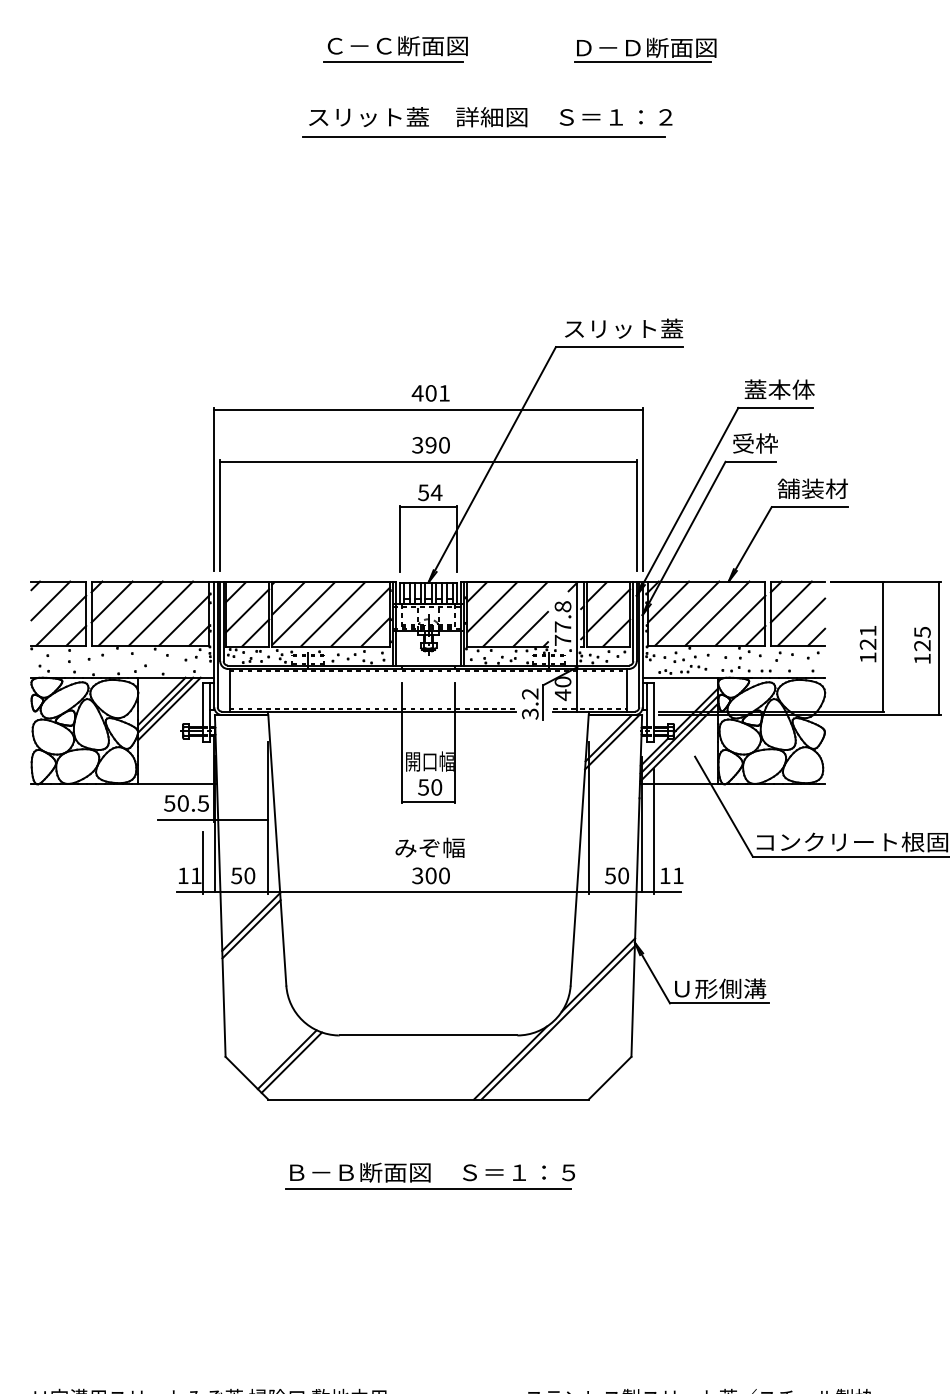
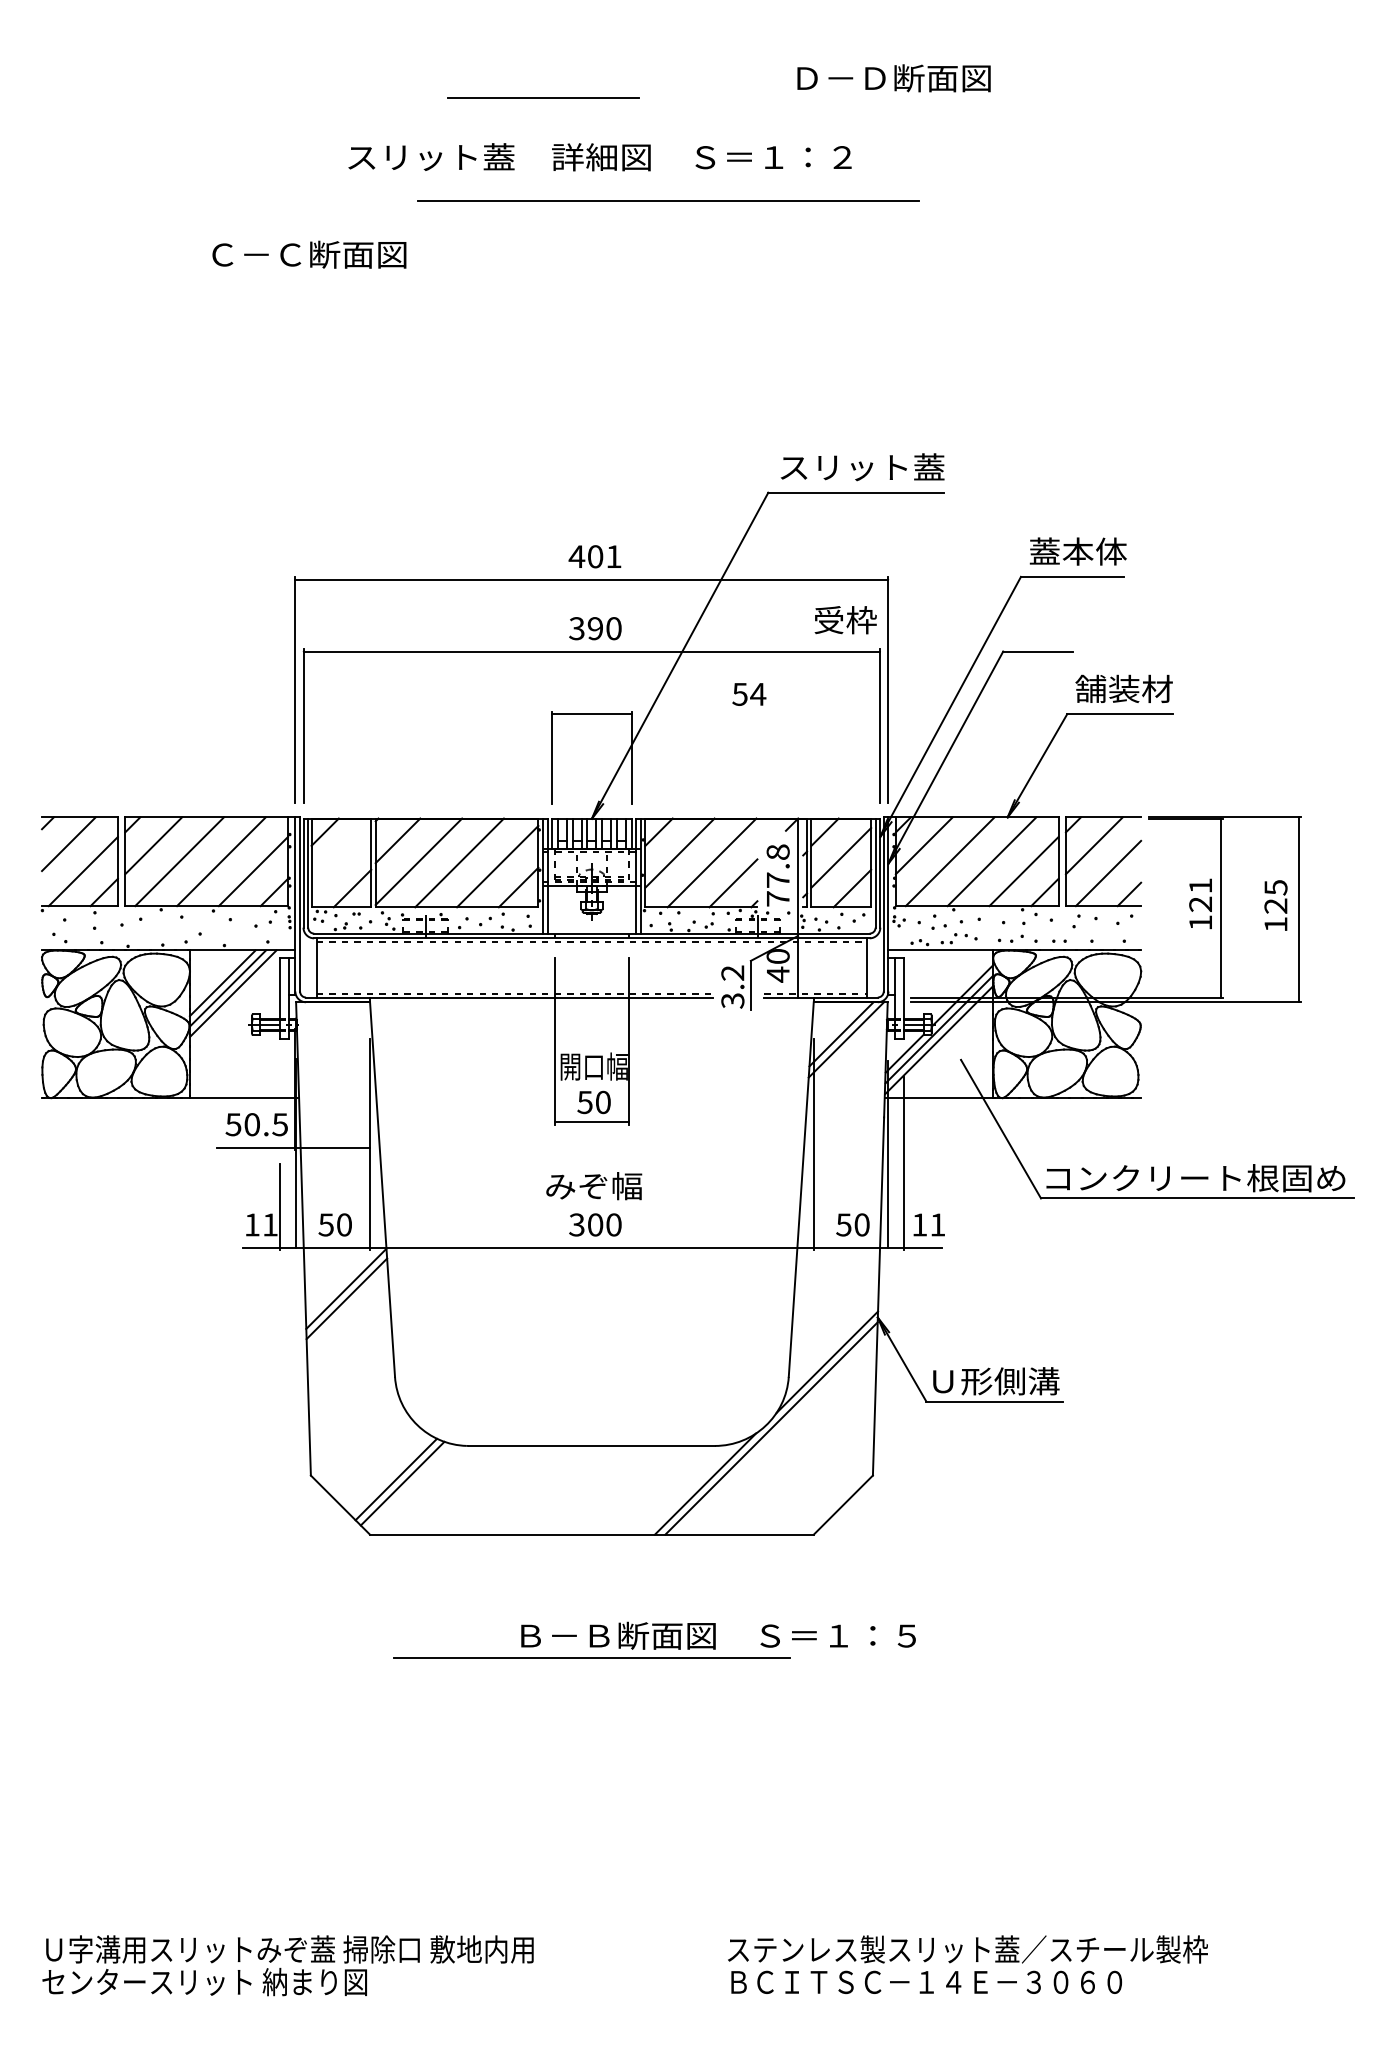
text: (397, 45) -> (309, 254), moved
line: (642, 61) -> (888, 97), removed
text: (490, 117) -> (599, 157), moved
text: (755, 443) -> (845, 620), moved
text: (430, 492) -> (749, 694), moved
line: (247, 610) -> (341, 857), removed
text: (432, 1172) -> (718, 1635), moved

